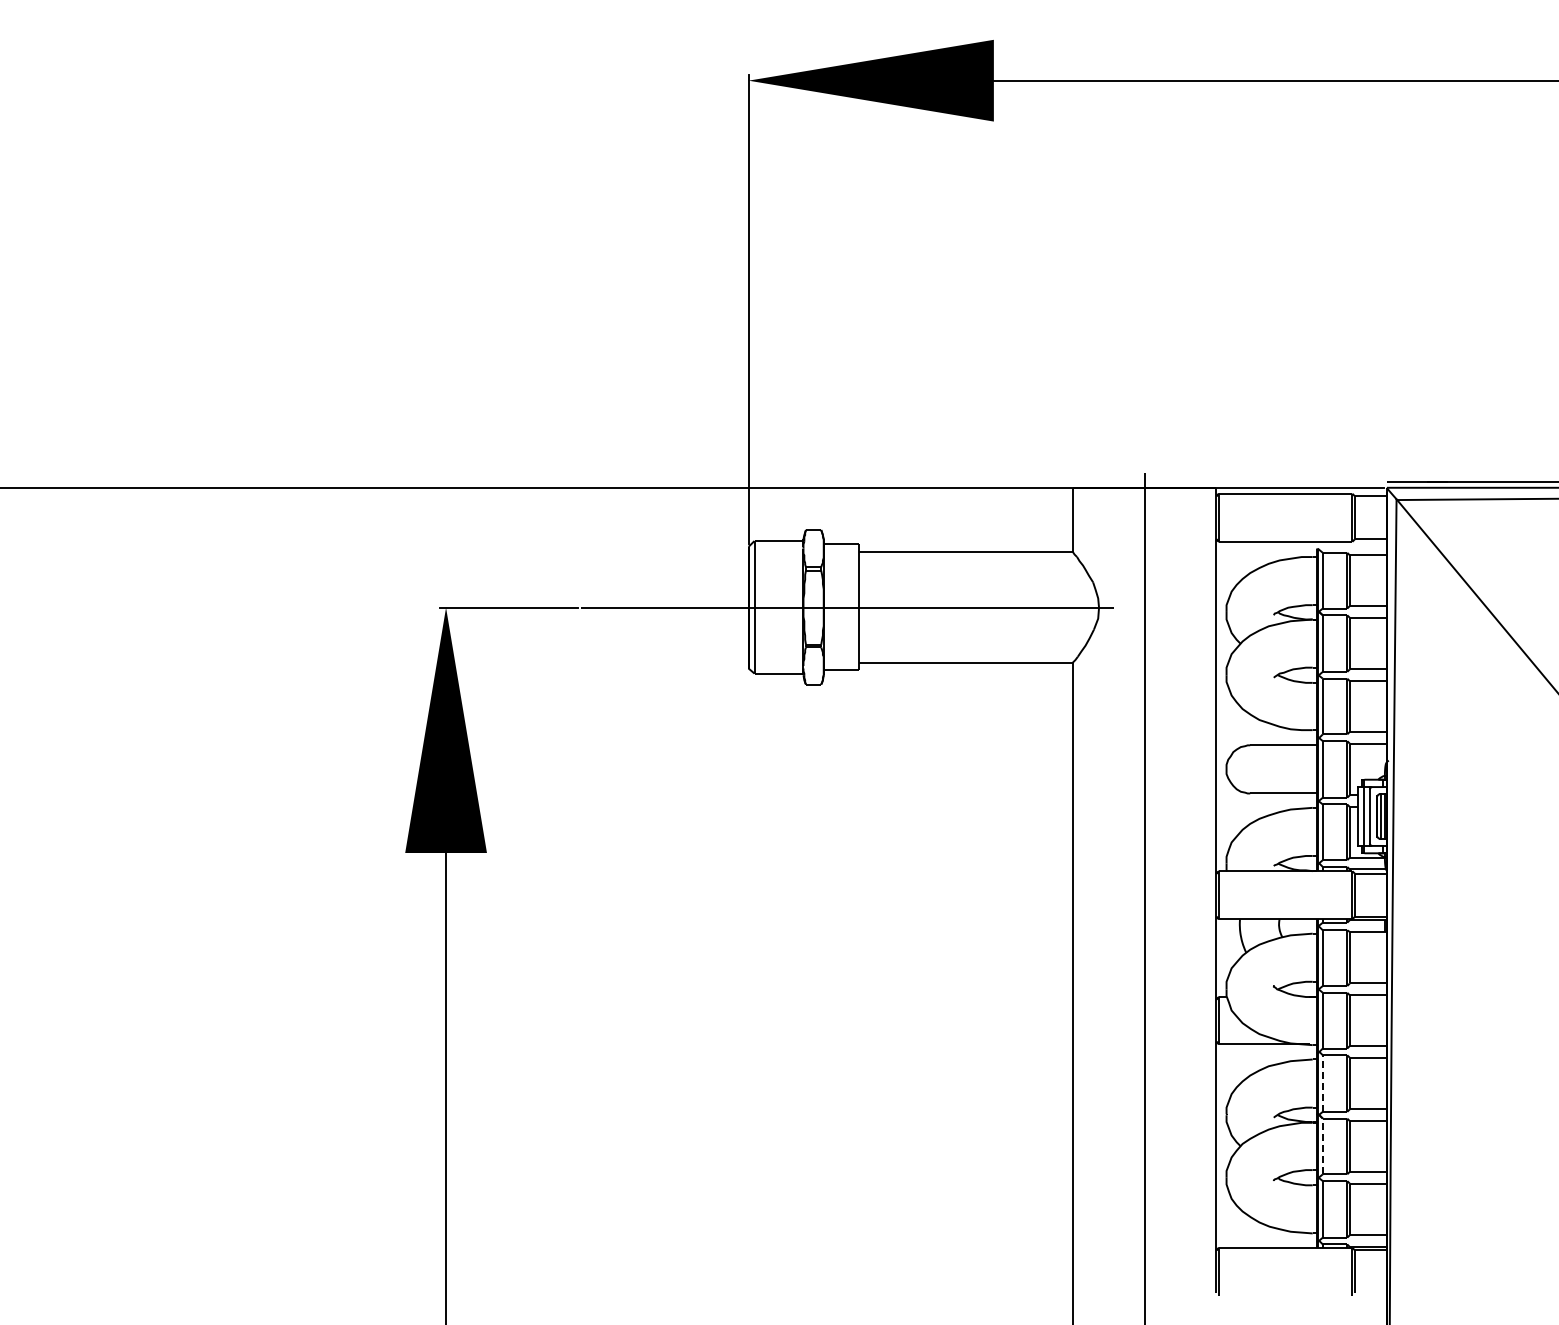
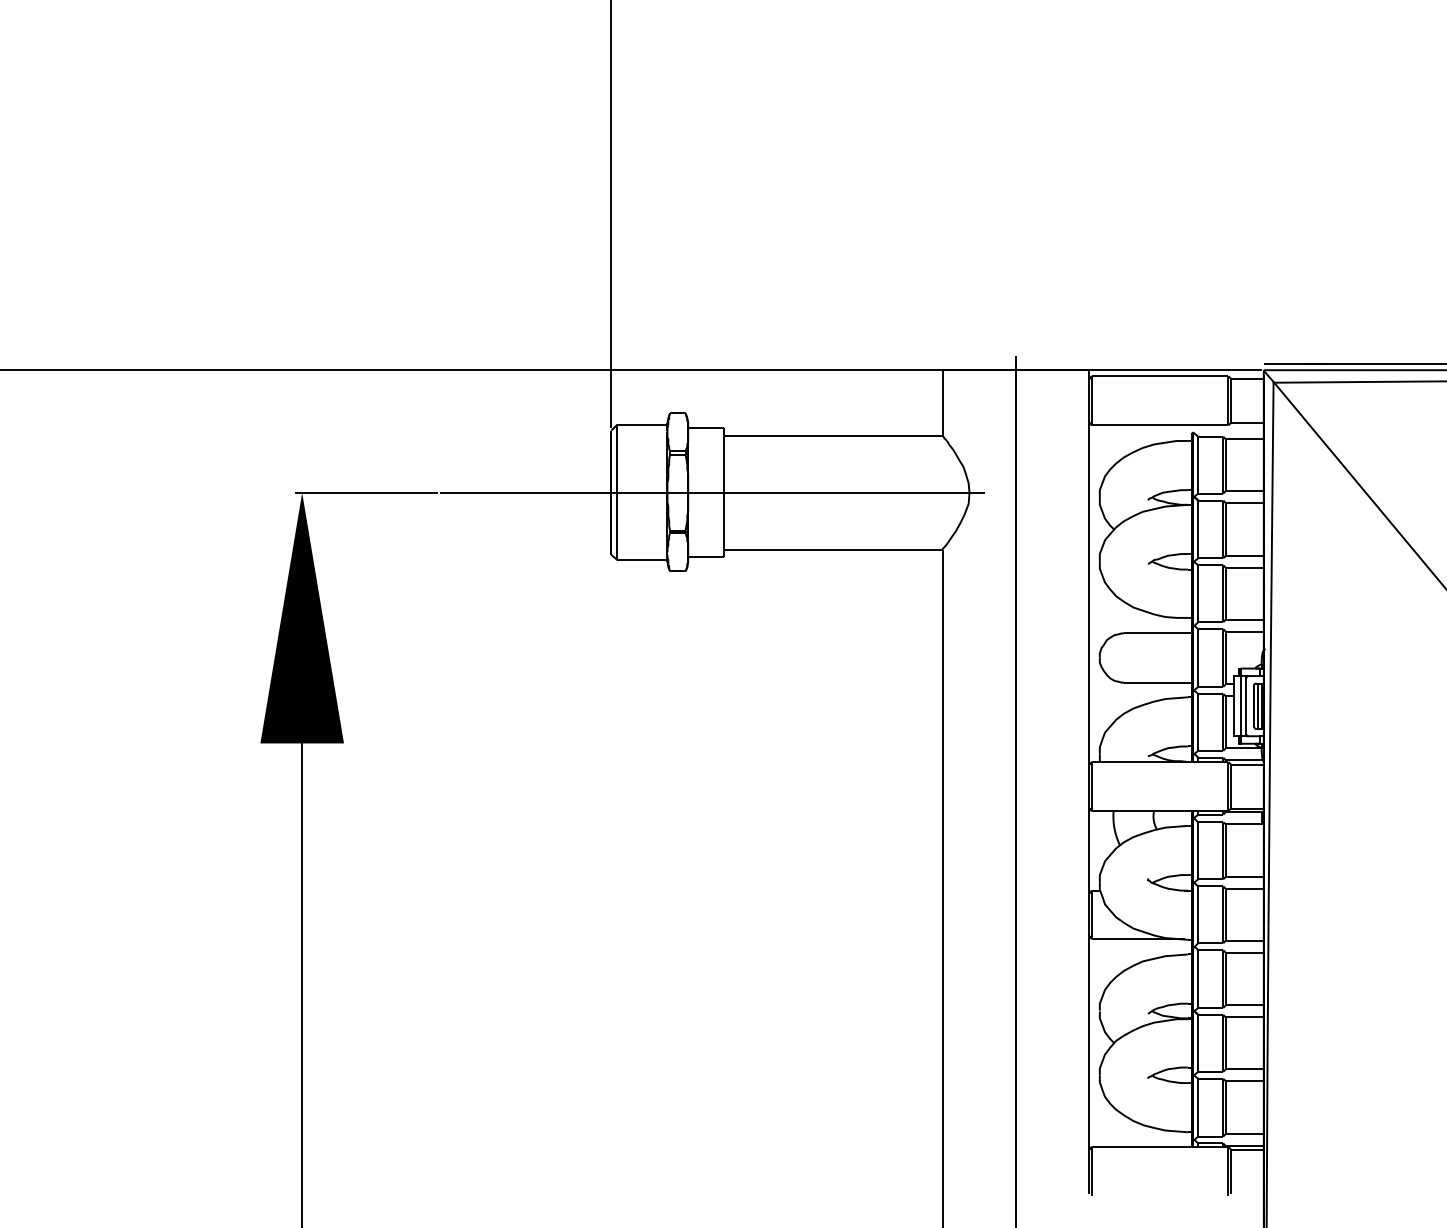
line: (1322, 1083) -> (1197, 979), dashed -> solid
line: (1322, 1146) -> (1197, 1043), dashed -> solid

